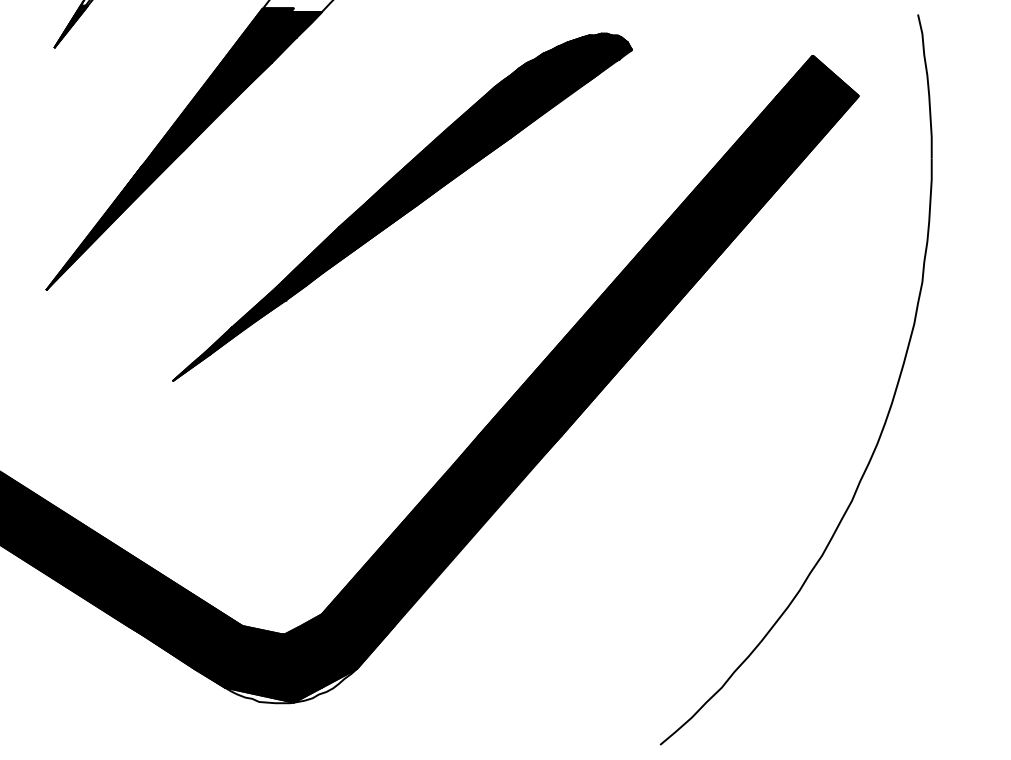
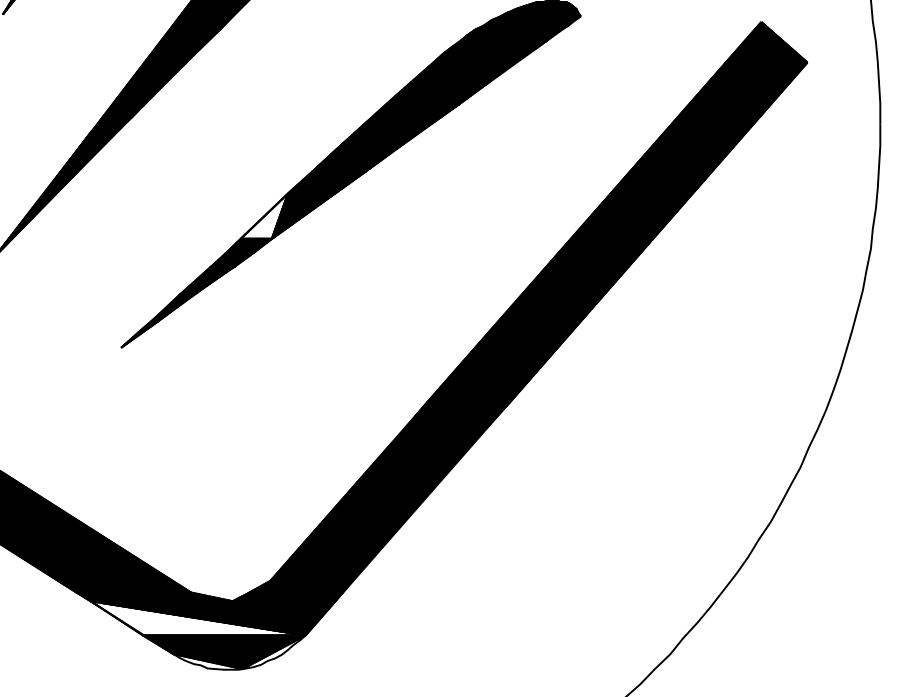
fill: (315, 249) -> (264, 216), removed
fill: (249, 651) -> (198, 618), removed

